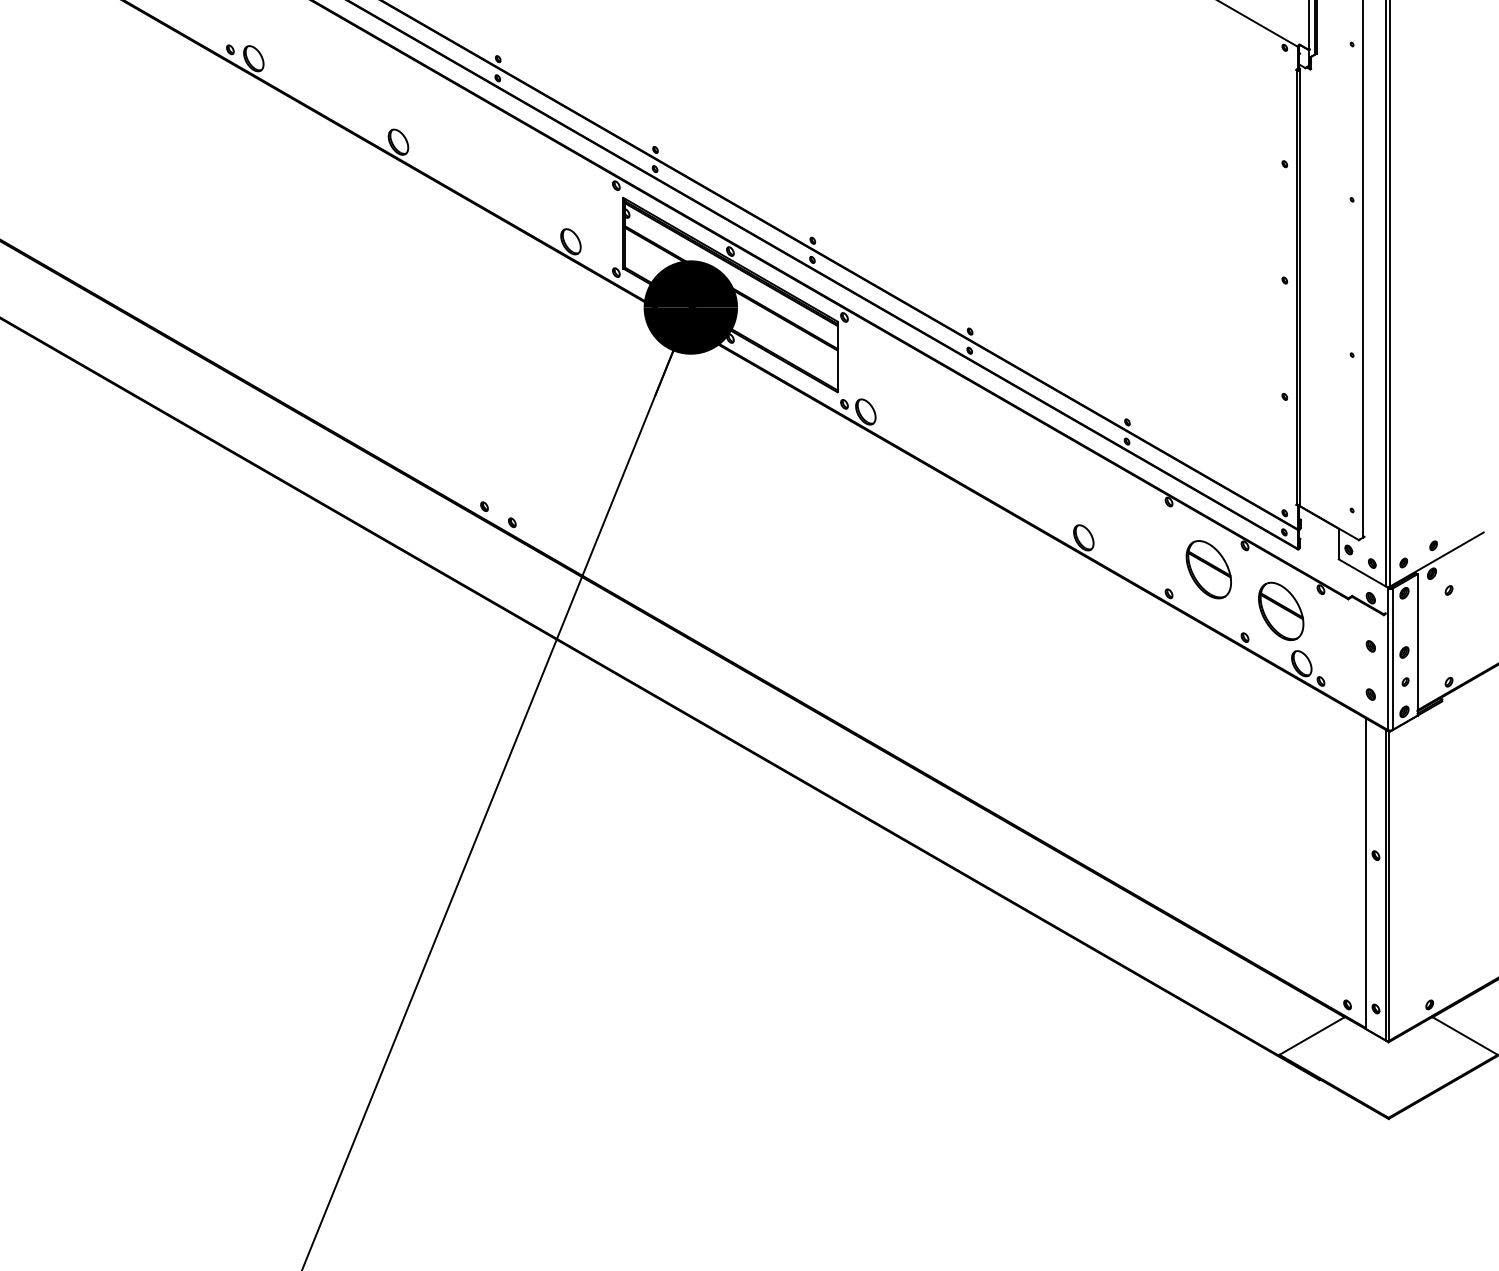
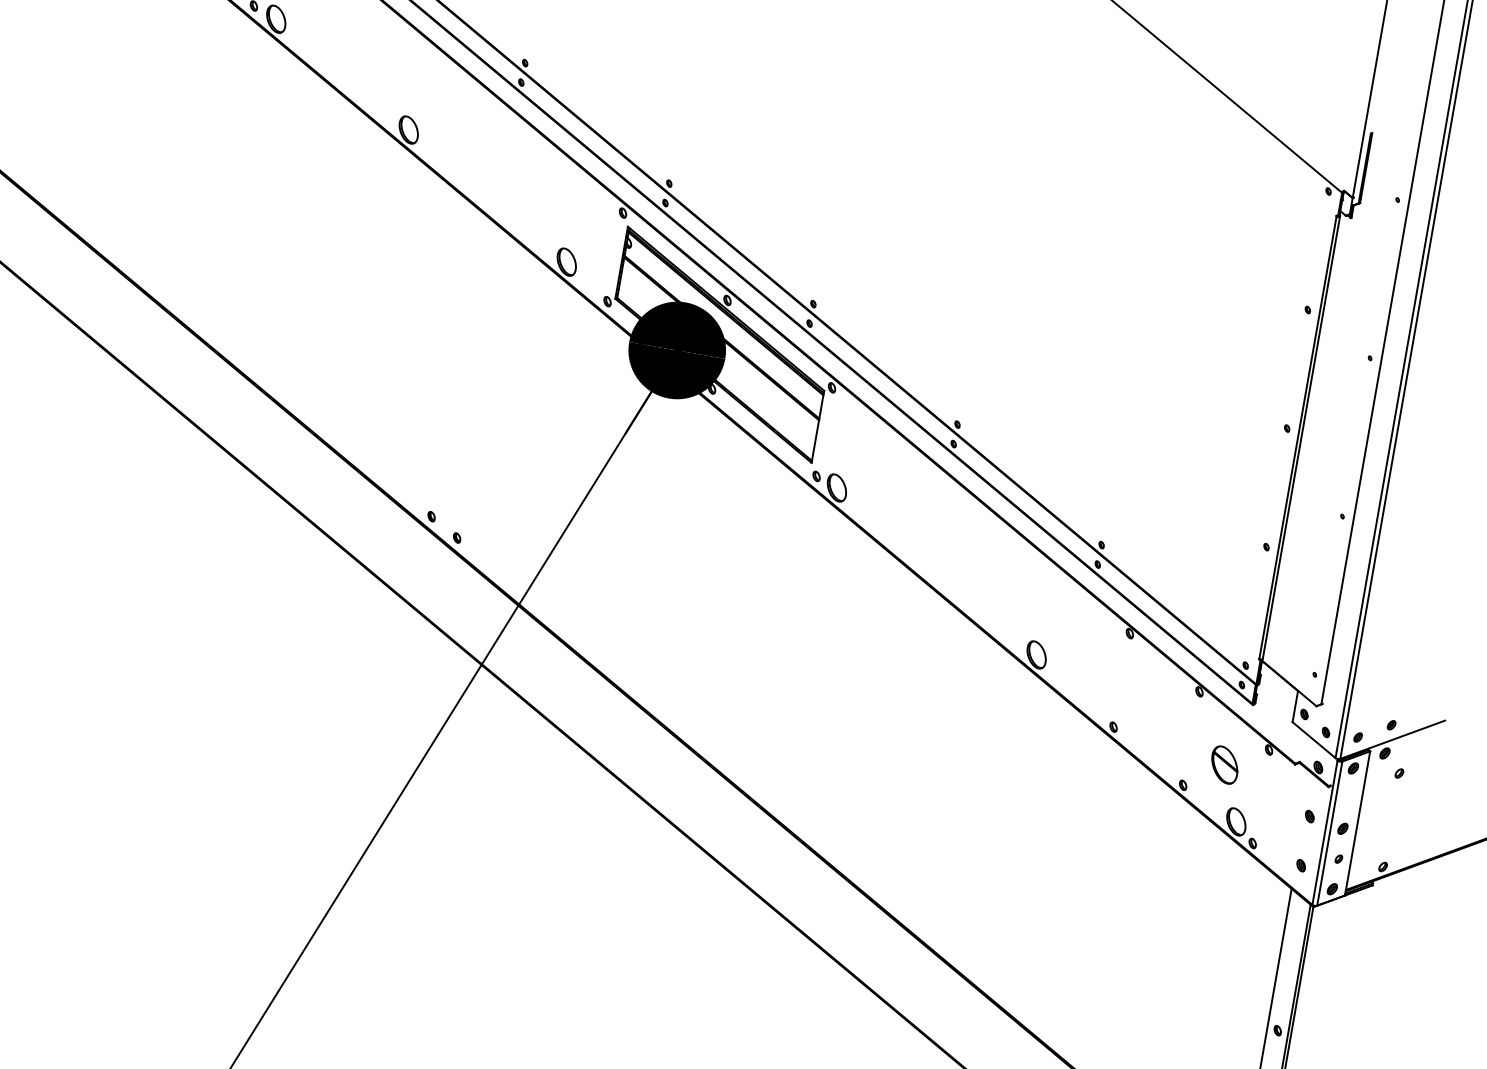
part: (1208, 569) -> (1158, 709), removed
part: (1281, 611) -> (1224, 765), size x0.6

